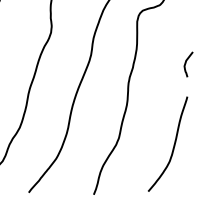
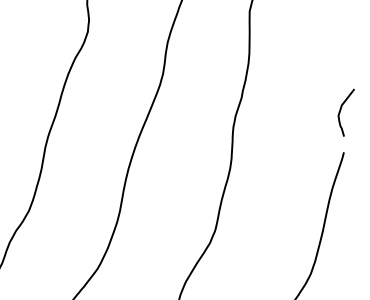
curve: (186, 63) -> (342, 110), moved

